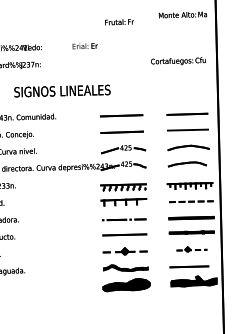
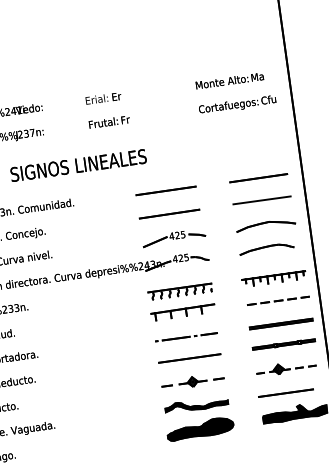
text: (182, 14) -> (229, 80), moved
text: (119, 22) -> (109, 122), moved
part: (191, 249) -> (286, 368), size x1.43

